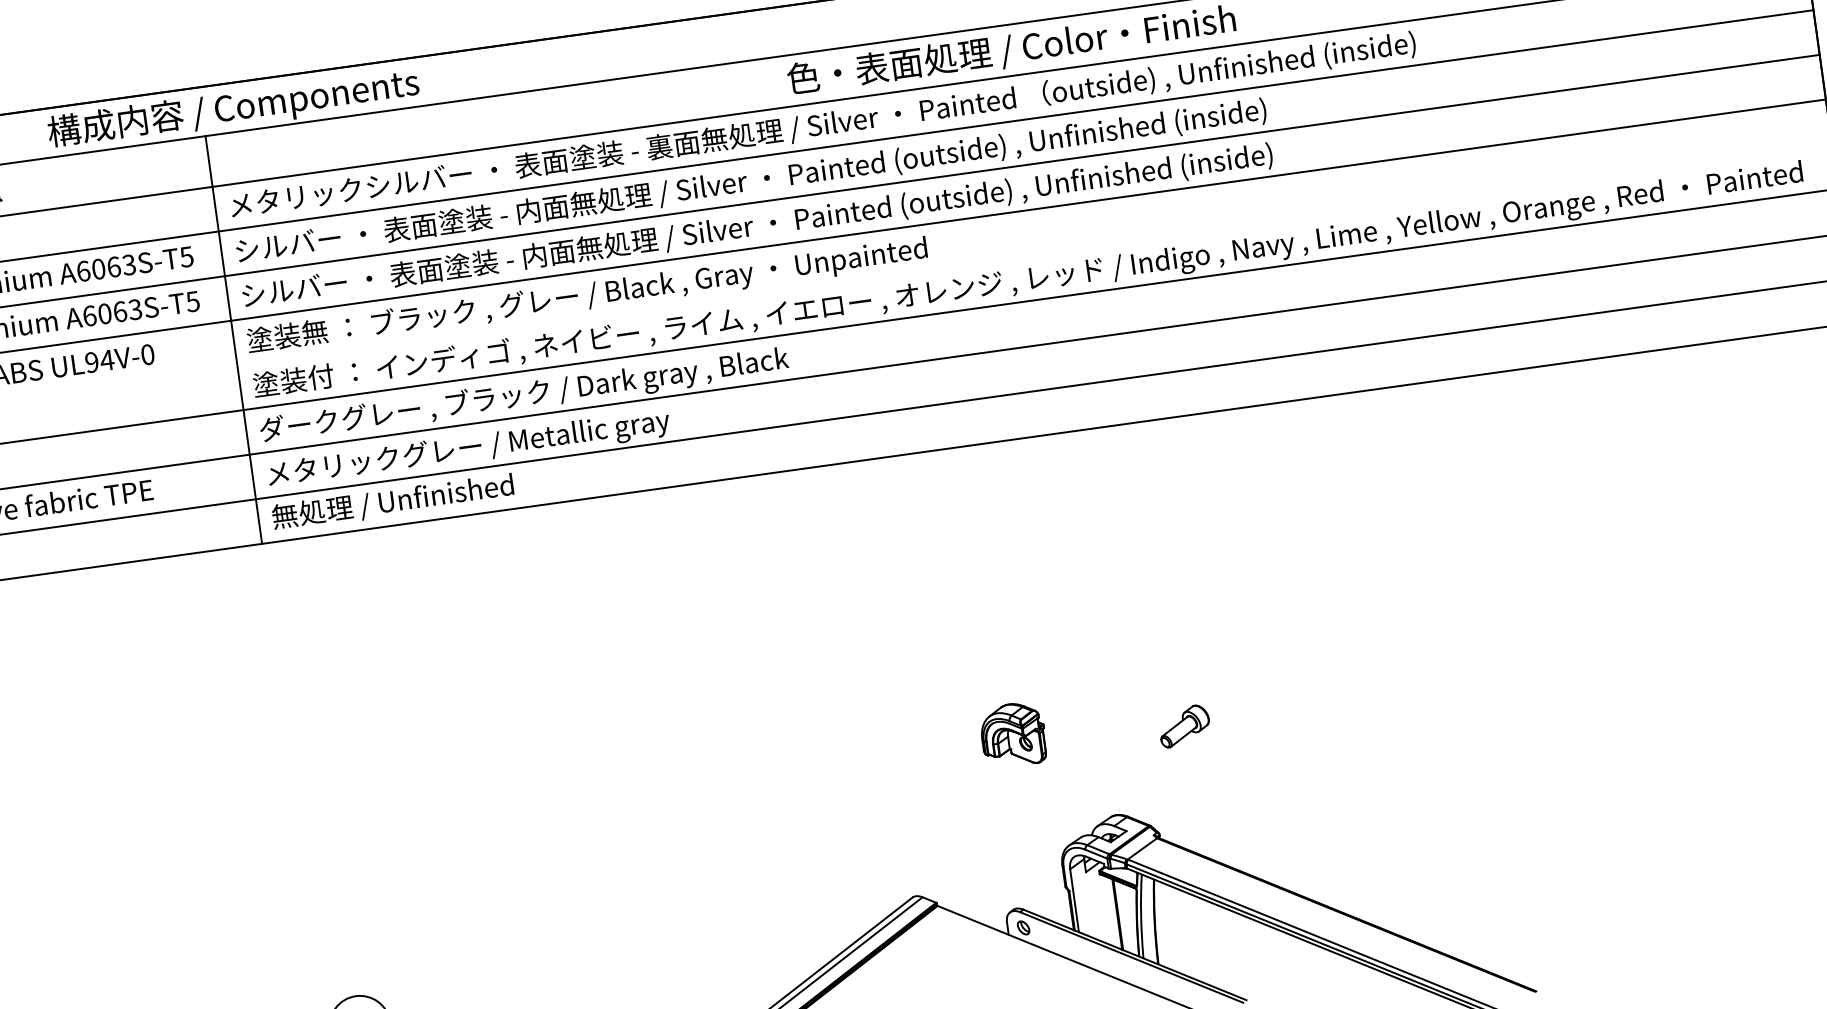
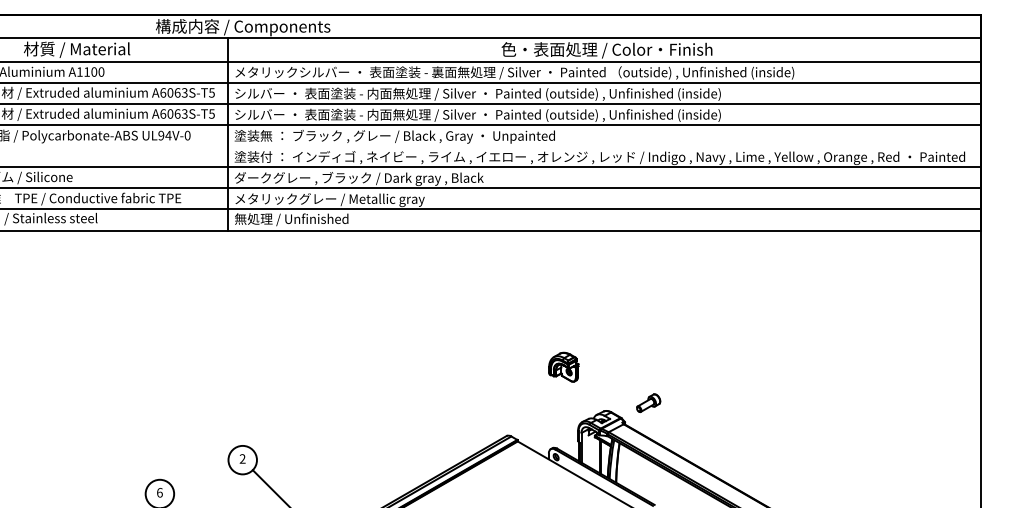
part: (1184, 726) -> (648, 403), moved

